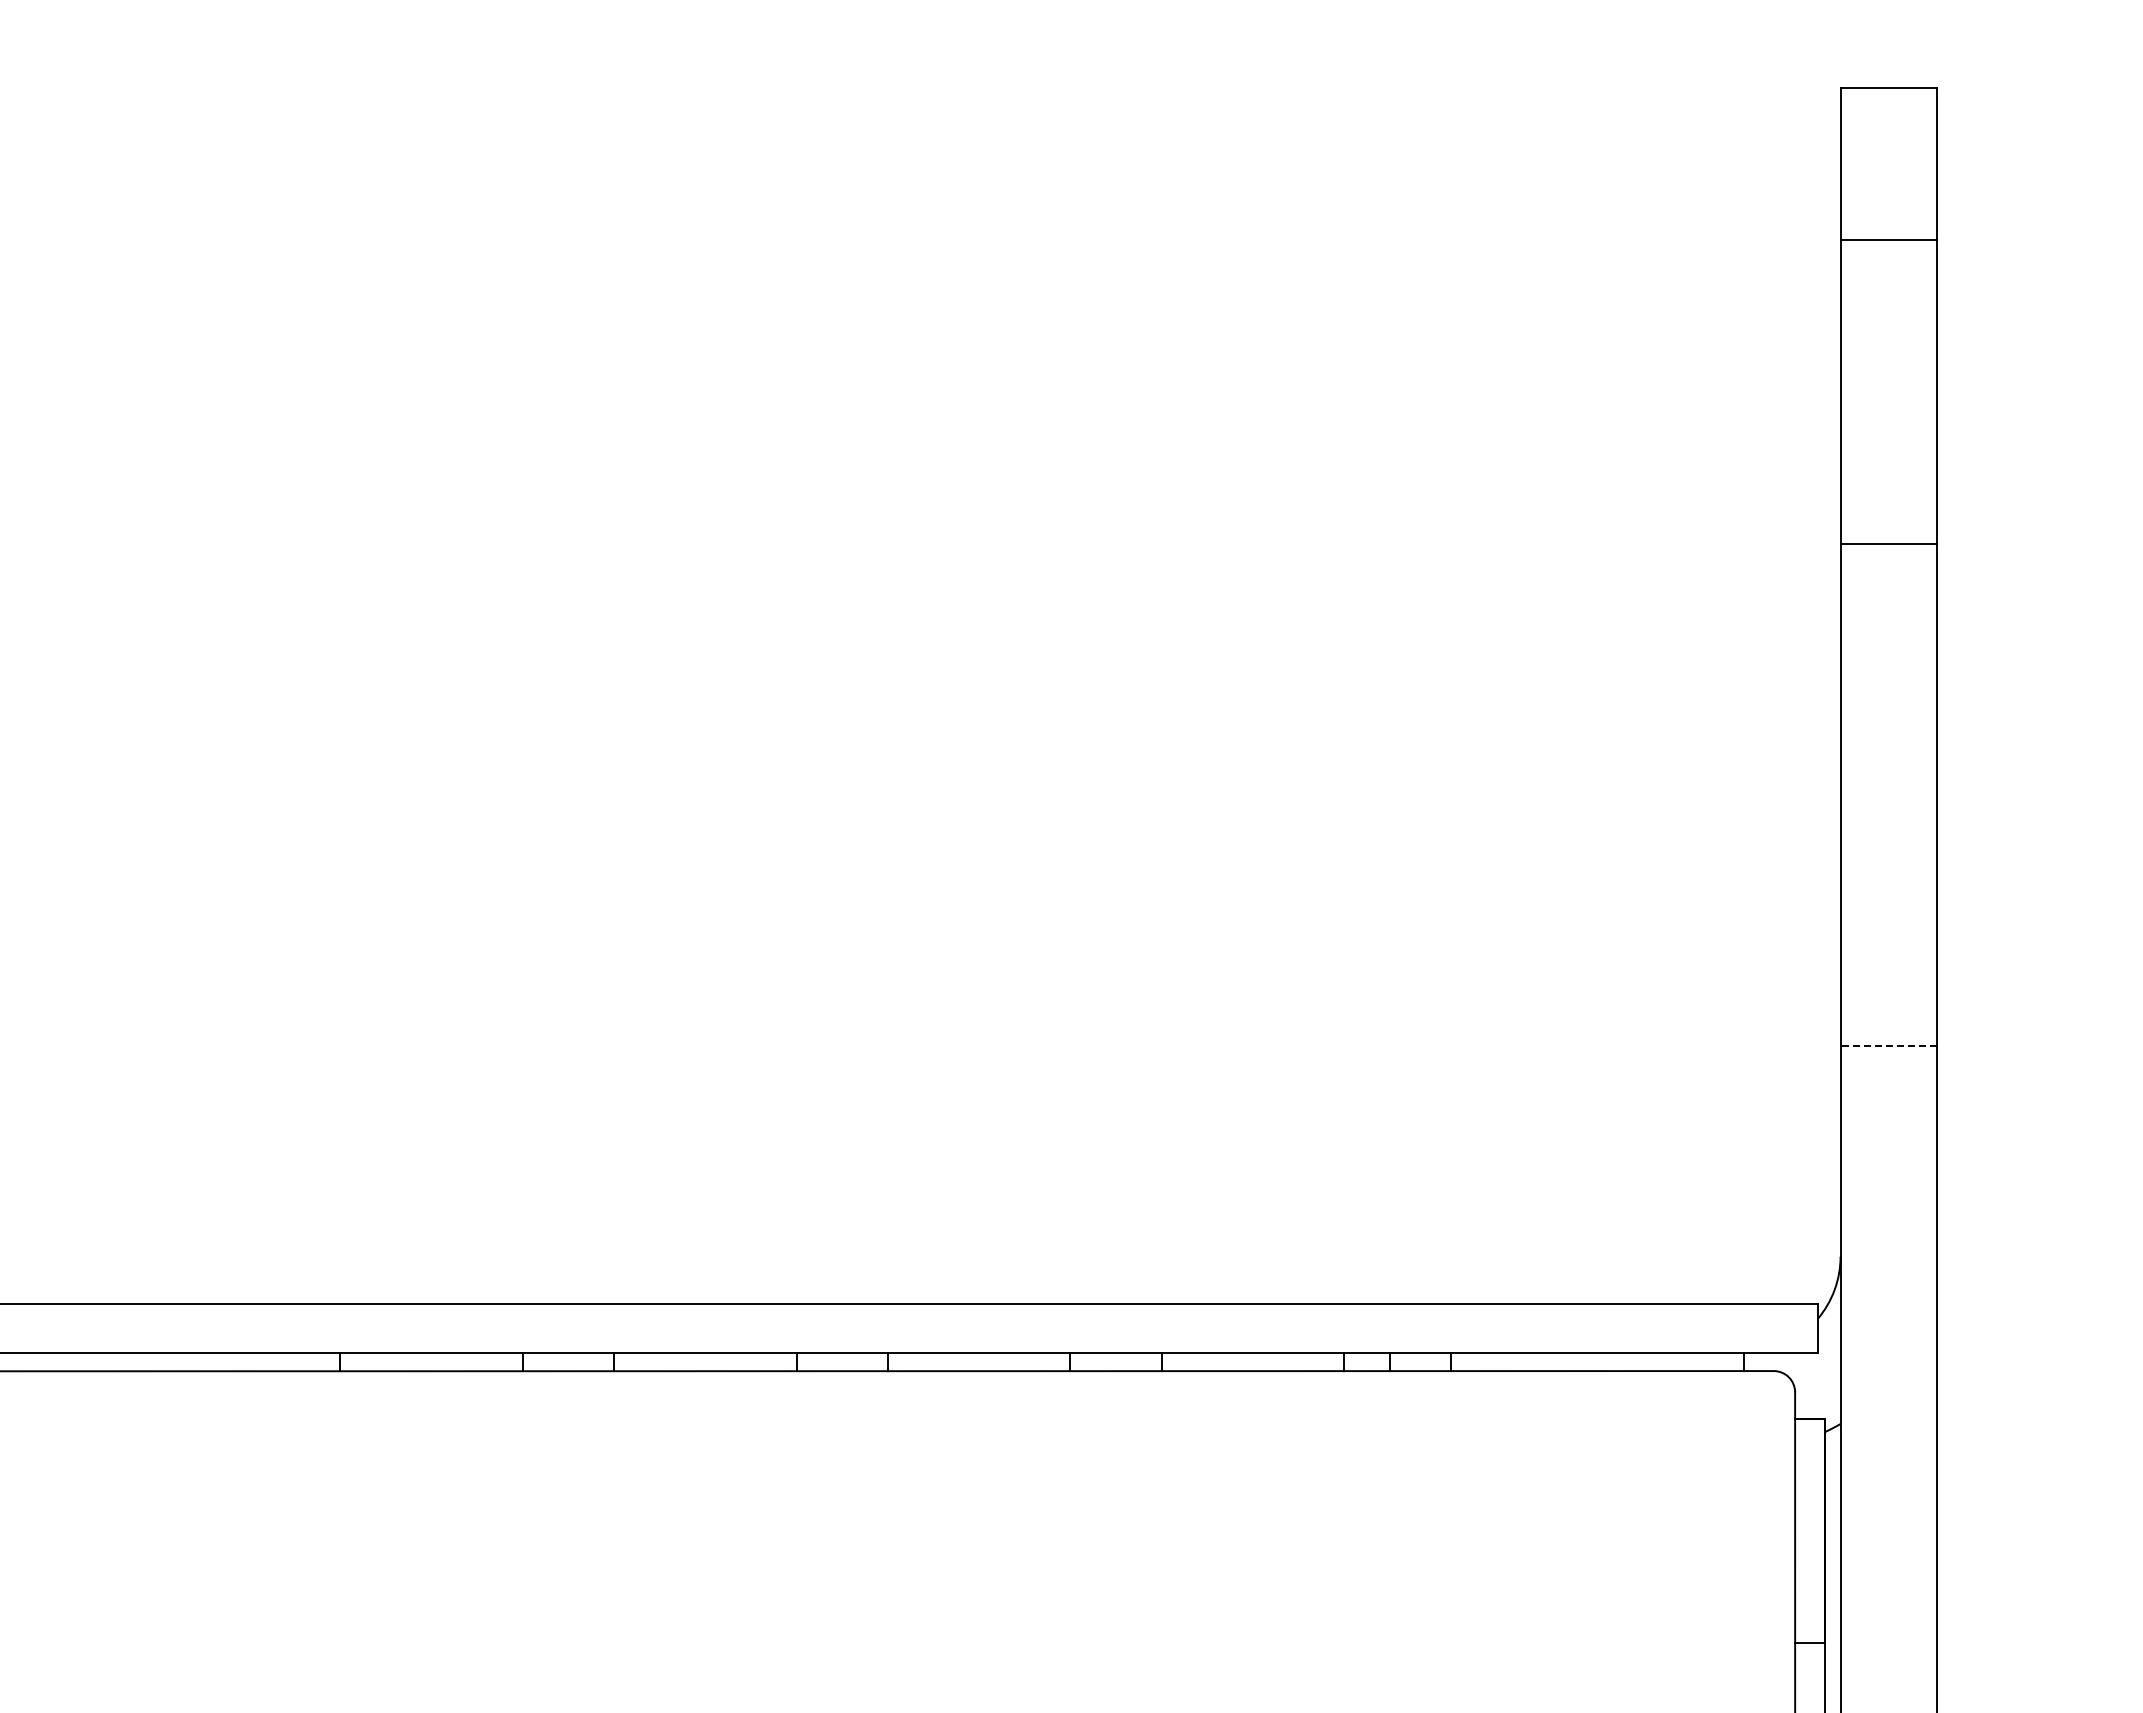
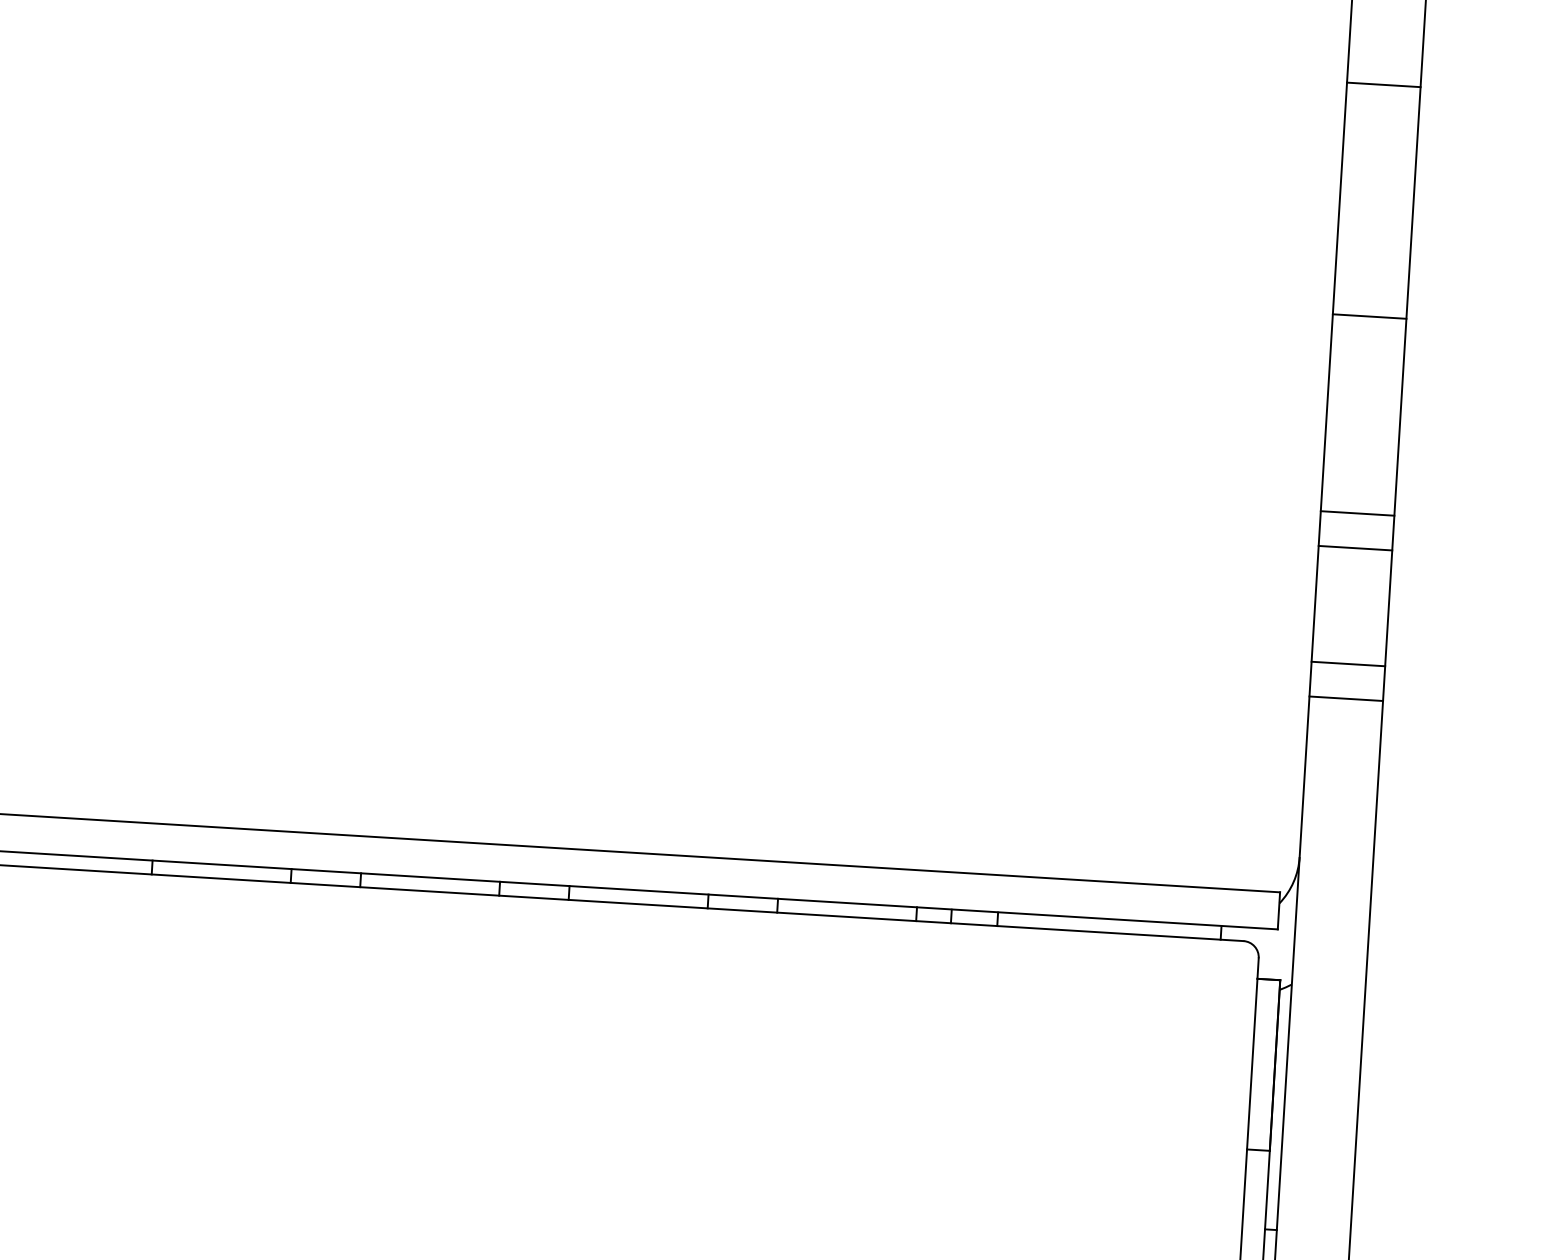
line: (1888, 802) -> (1357, 513), added
line: (1888, 848) -> (1355, 548), added
line: (1888, 1000) -> (1348, 664), added
line: (1888, 1045) -> (1346, 698), dashed -> solid

